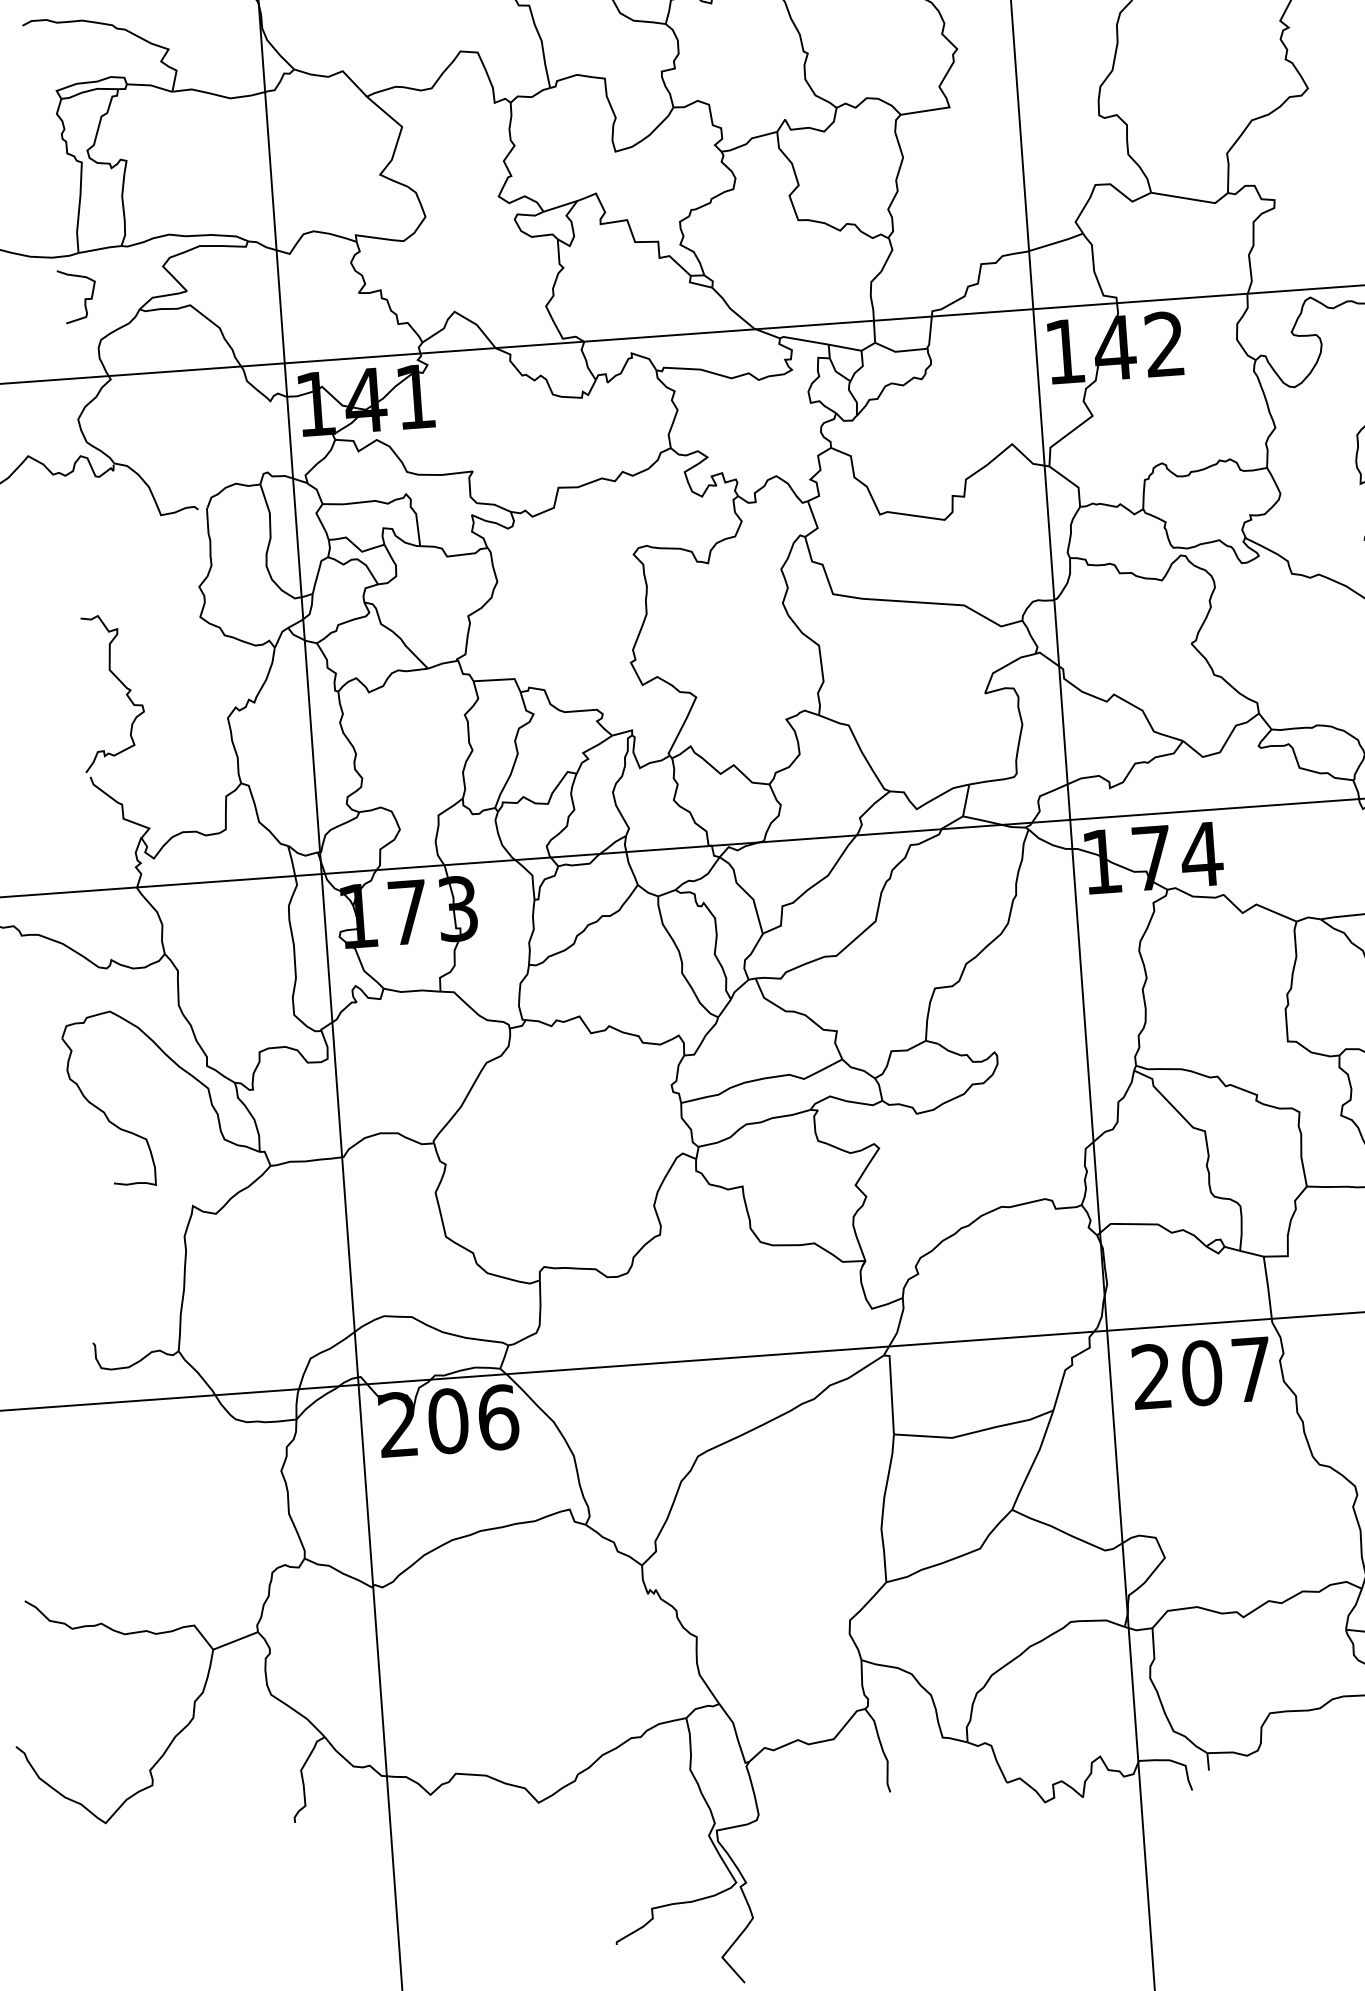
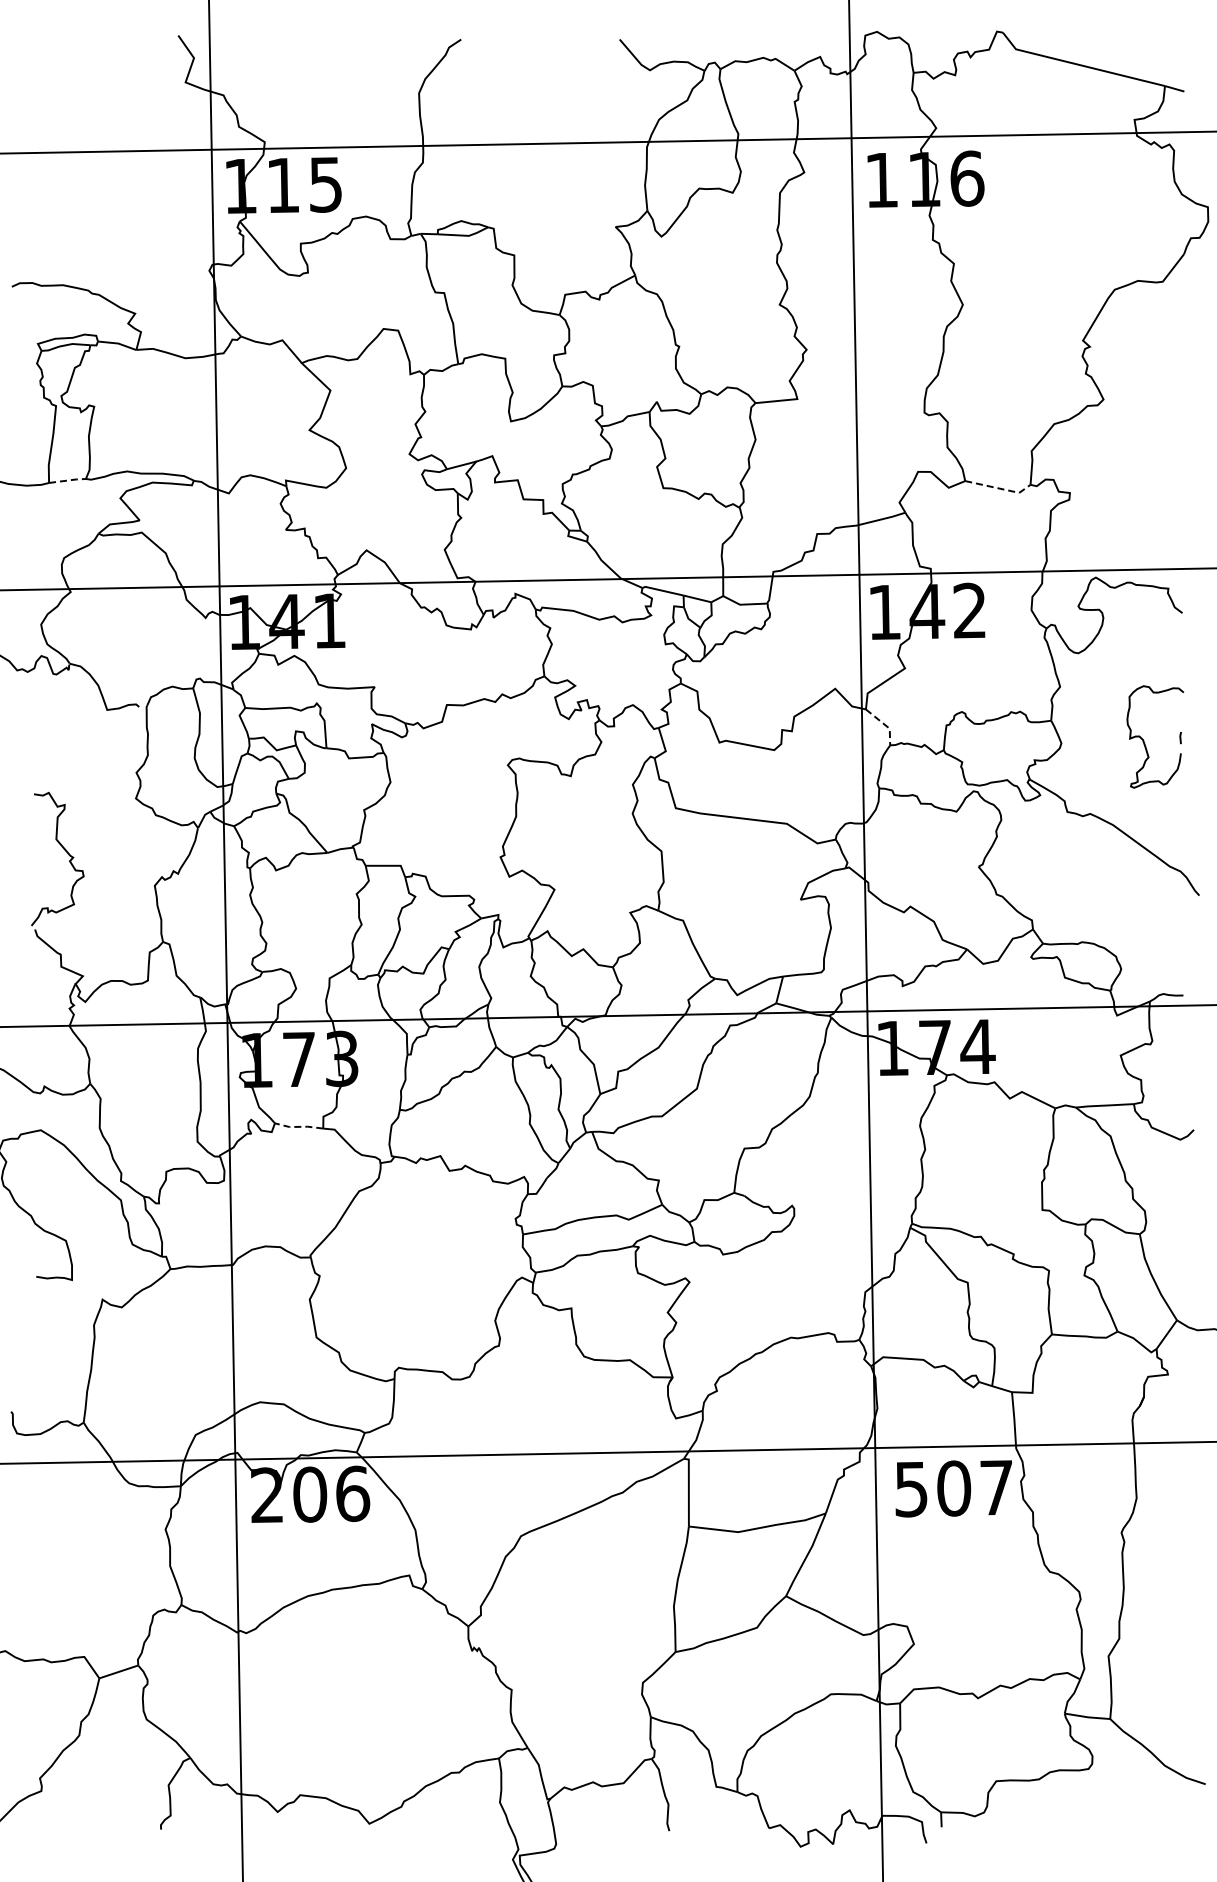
line: (1191, 199) -> (999, 488), solid -> dashed
line: (101, 248) -> (68, 480), solid -> dashed
curve: (83, 299) -> (51, 522), removed
line: (1073, 484) -> (885, 725), solid -> dashed
line: (411, 990) -> (298, 1126), solid -> dashed
text: (1152, 1377) -> (911, 1489), 207 -> 507

